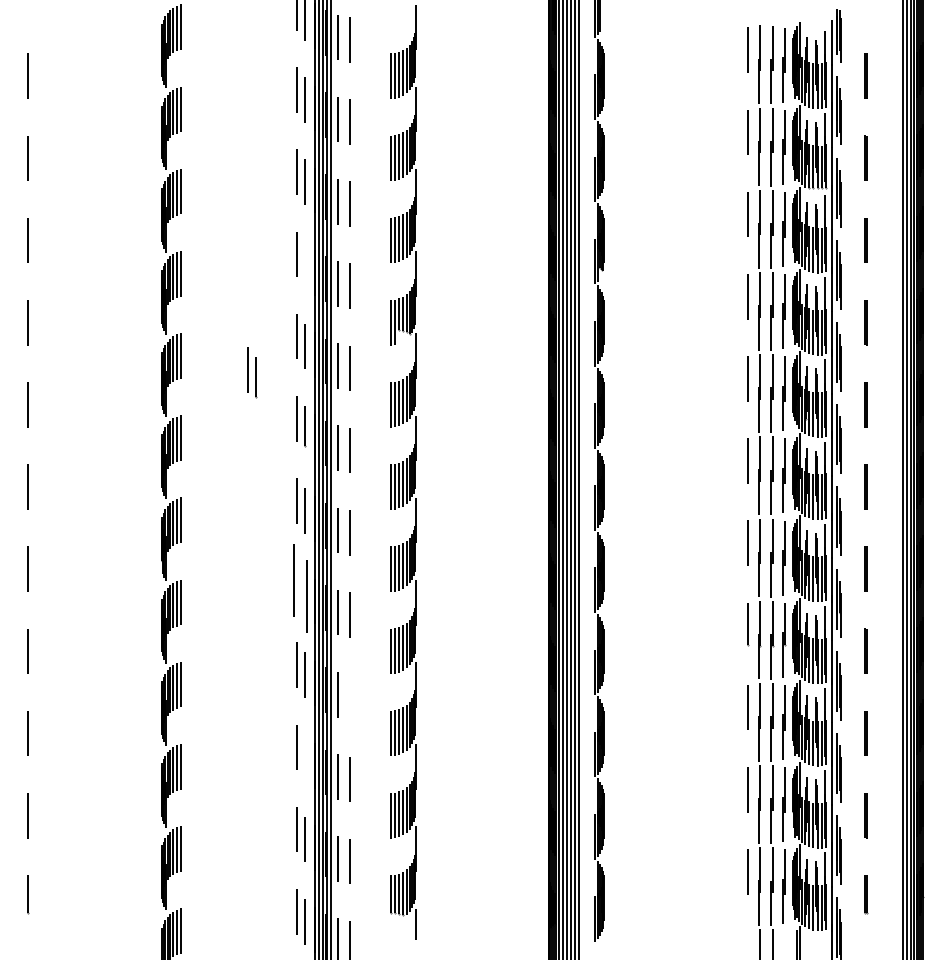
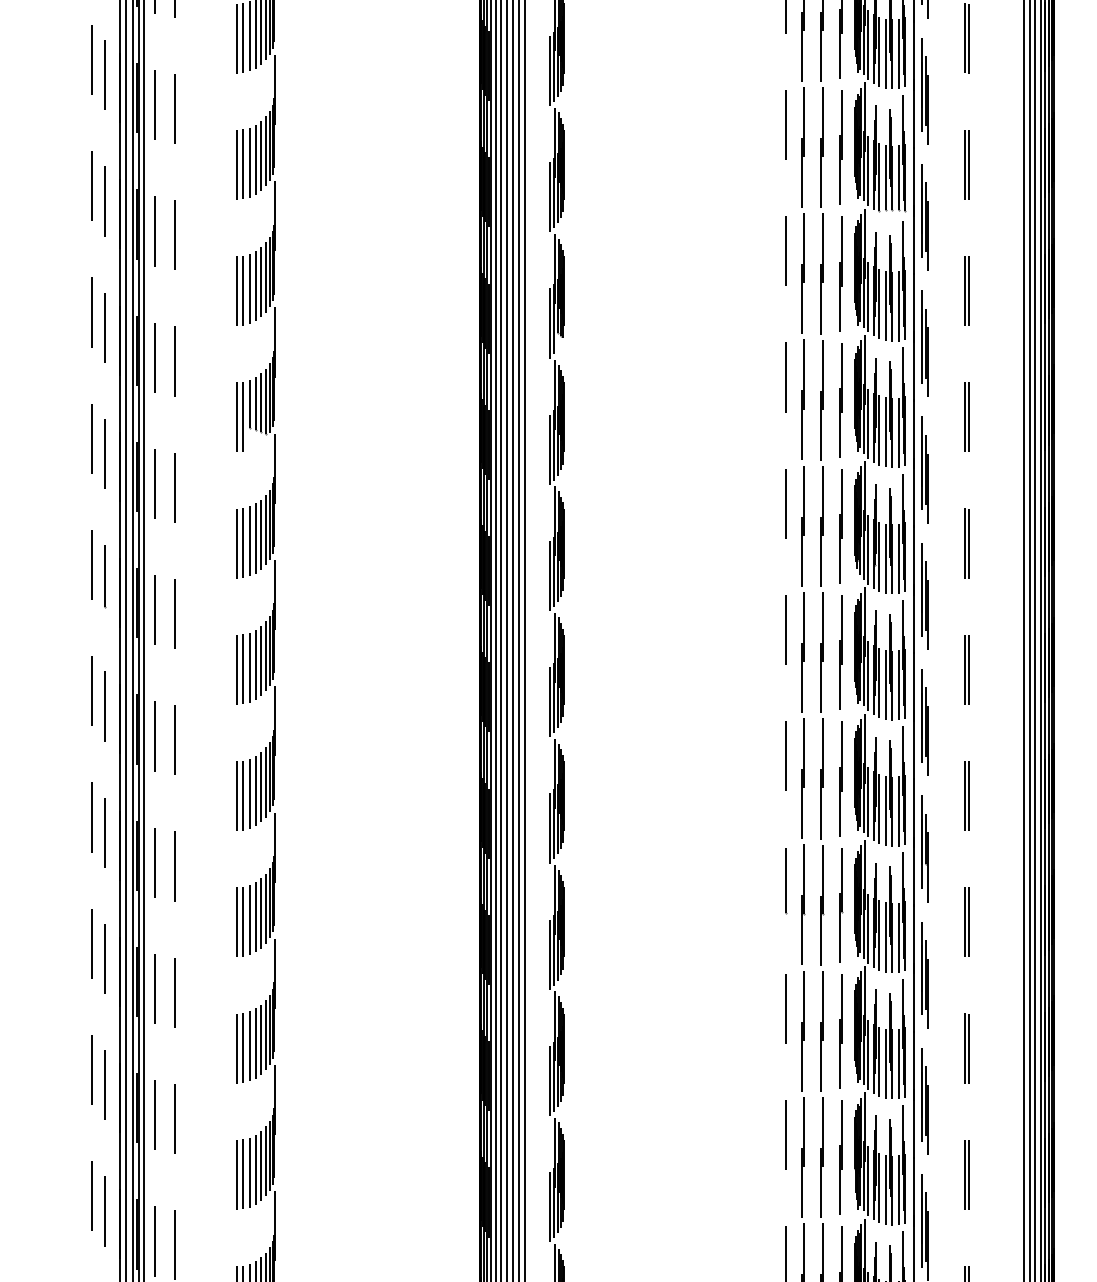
line: (304, 264) -> (103, 327), added
part: (252, 372) -> (24, 493), removed
part: (300, 587) -> (97, 824), size x0.62
line: (350, 696) -> (174, 991), added
line: (304, 757) -> (103, 1085), added

